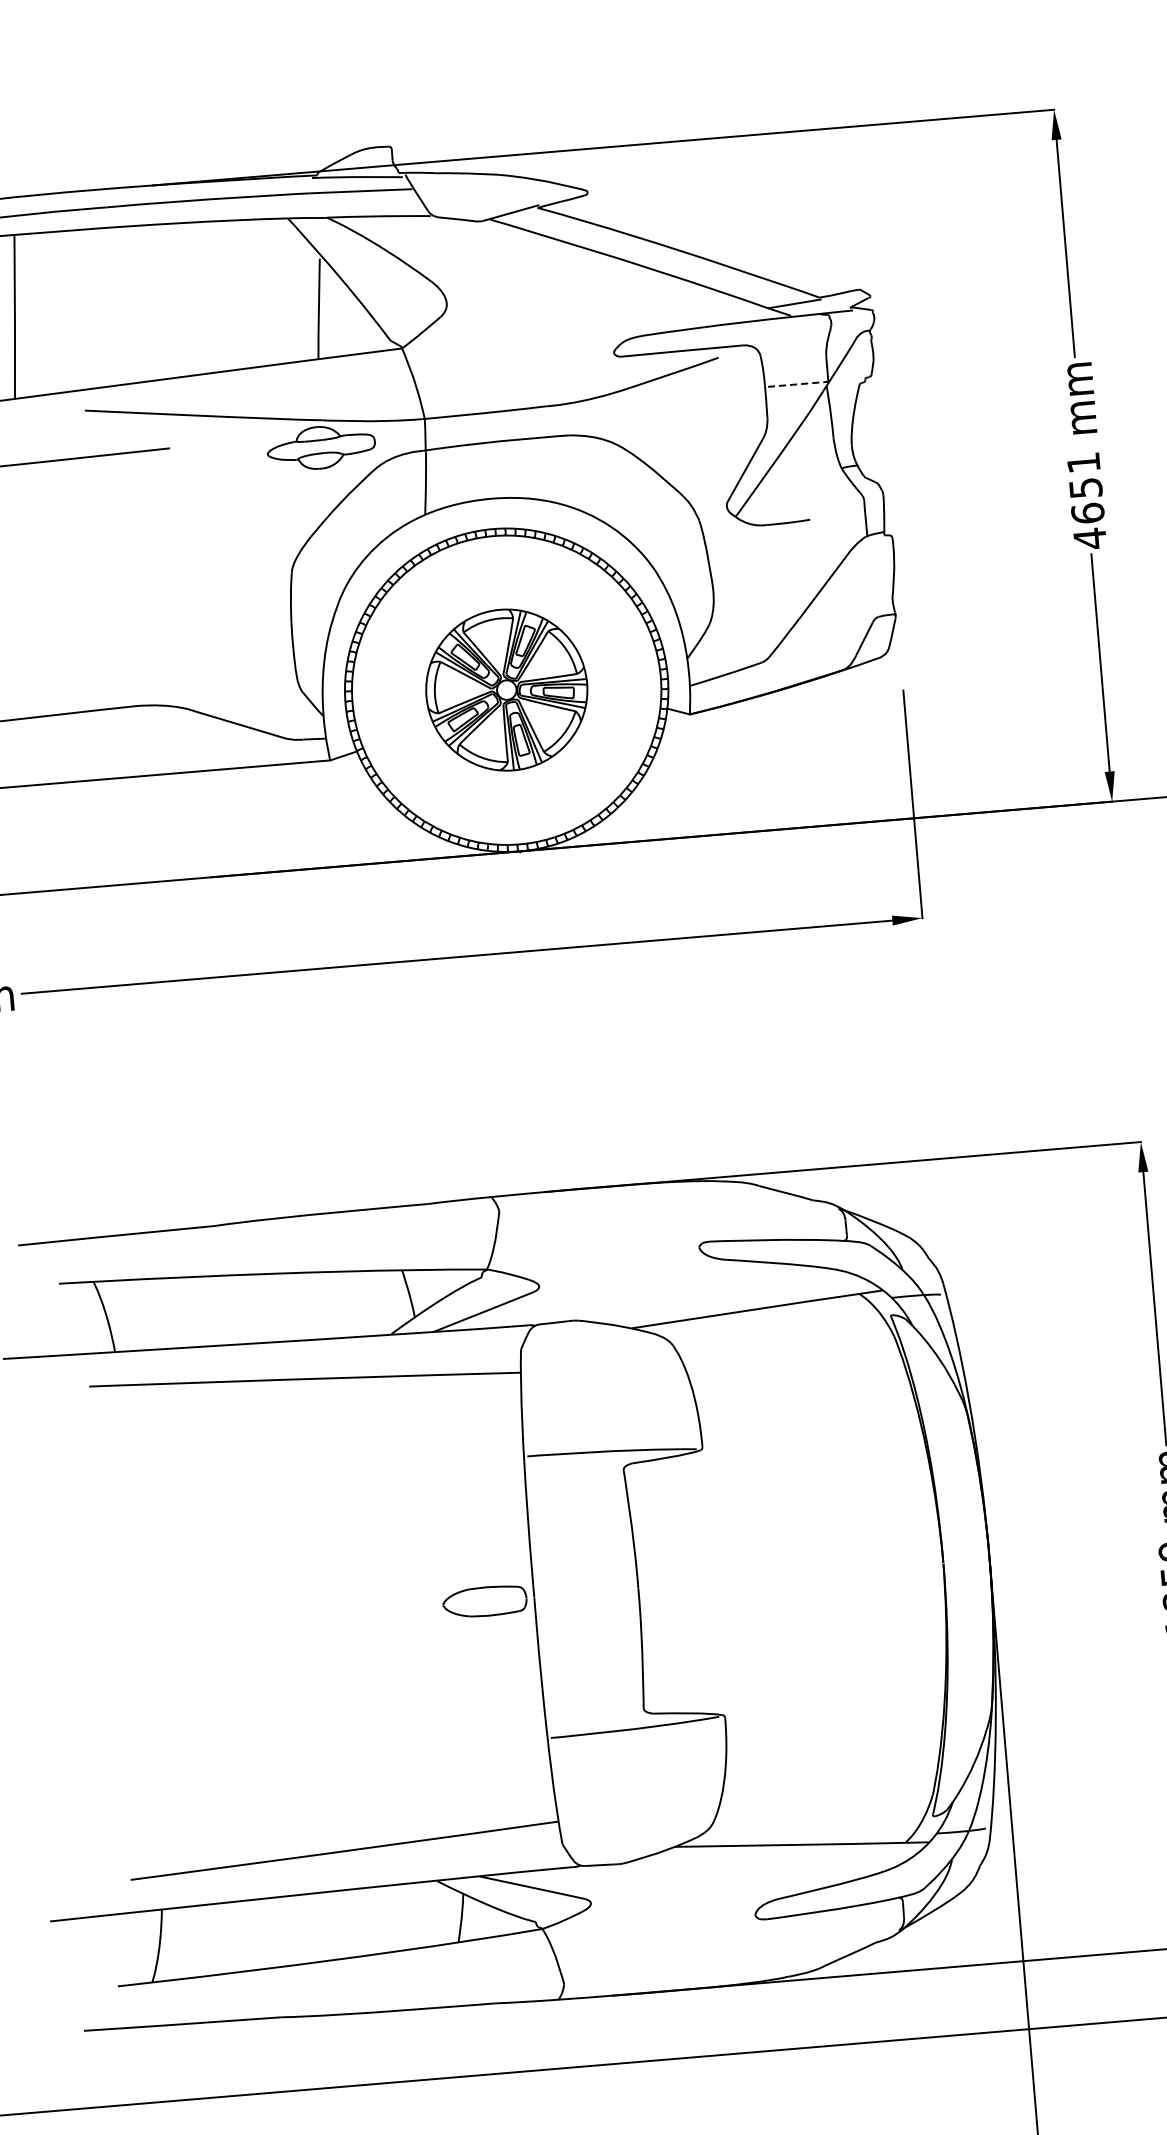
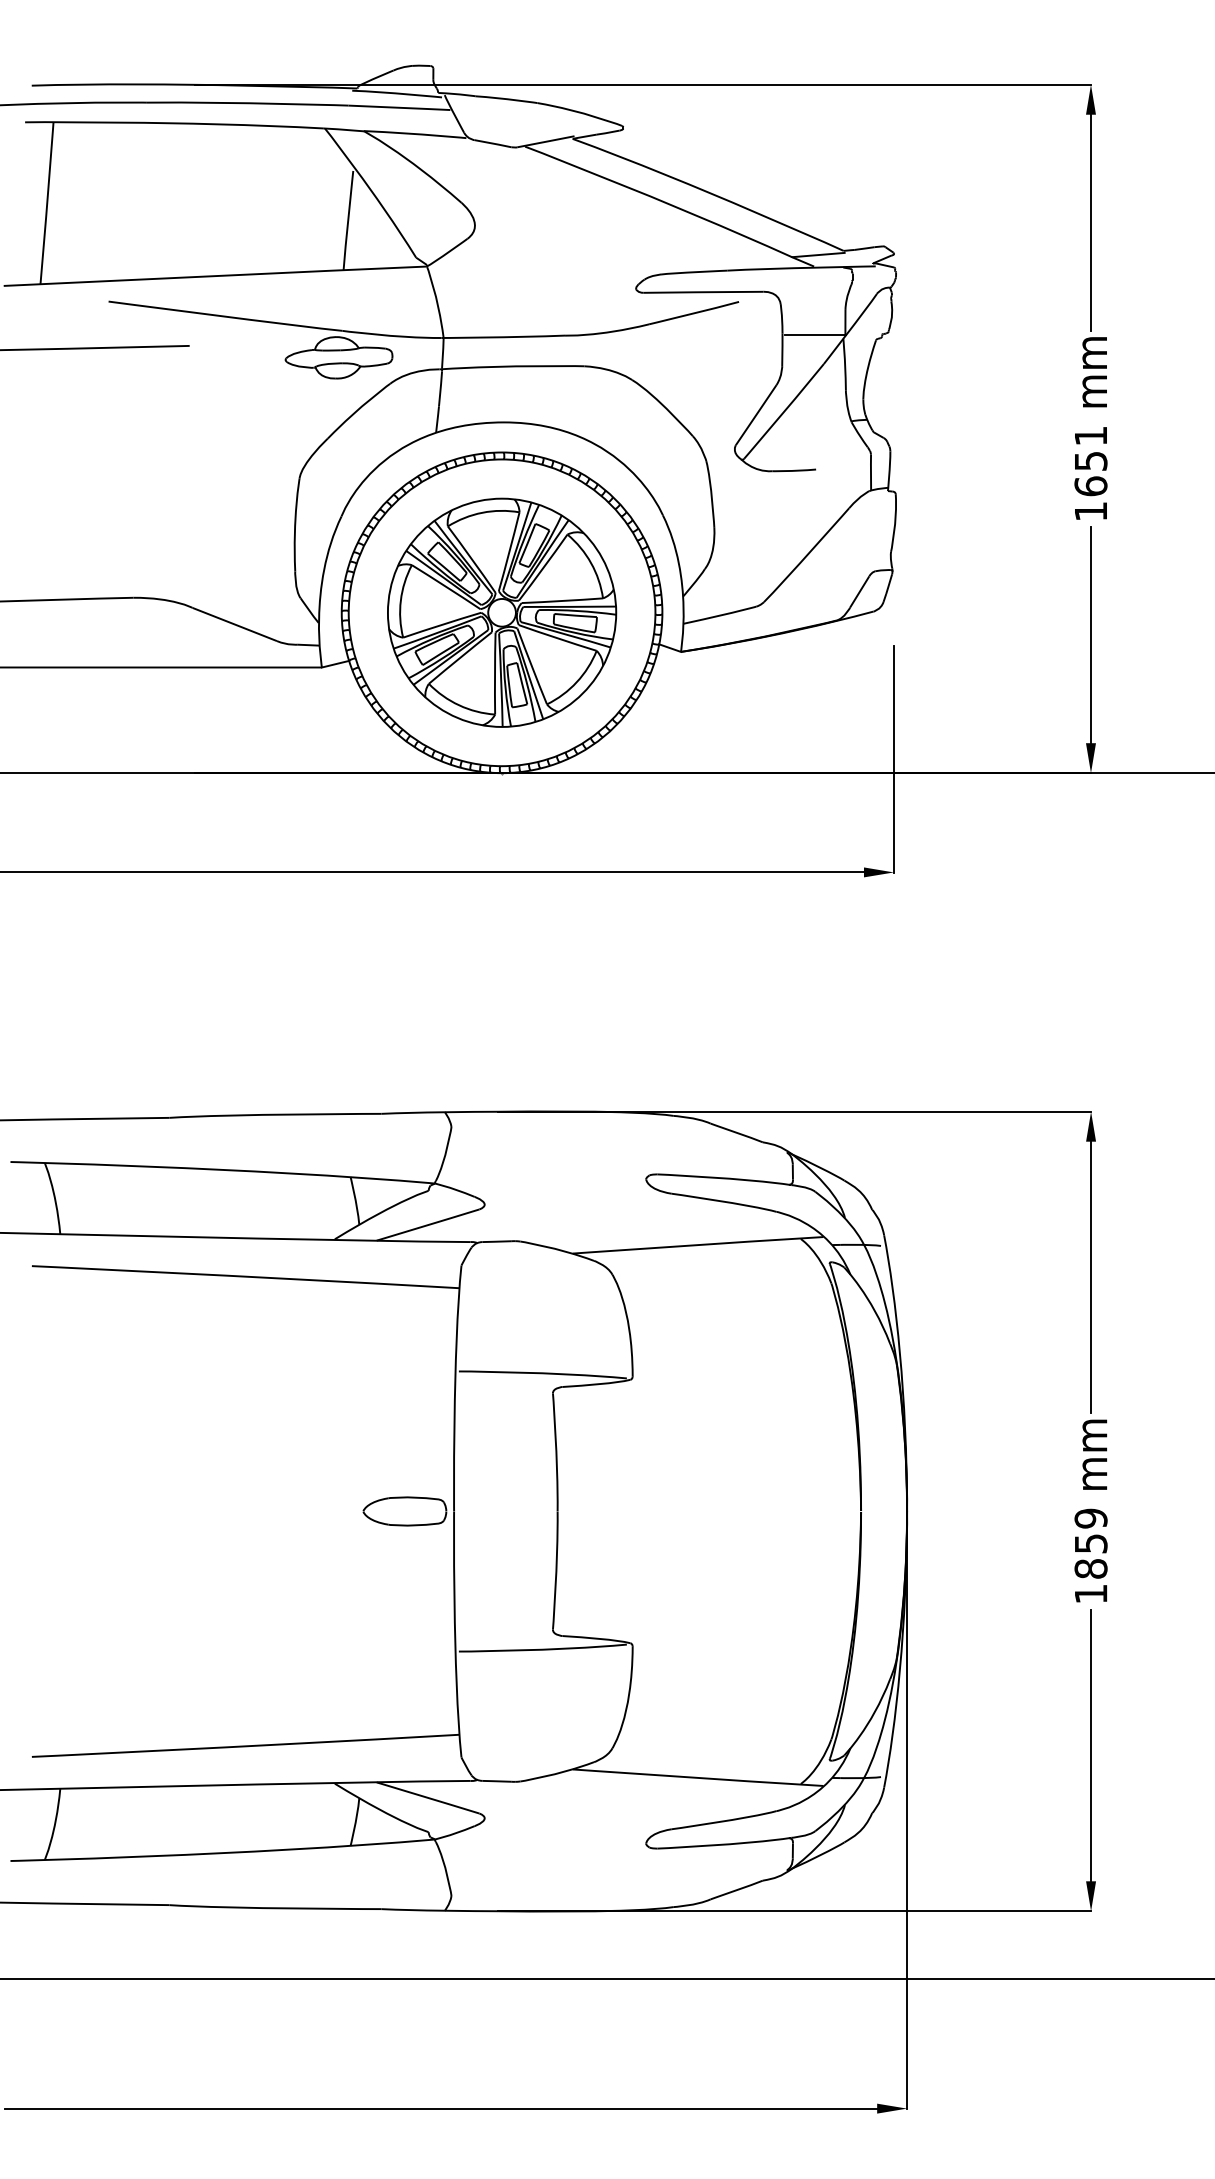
line: (799, 383) -> (816, 334), dashed -> solid
text: (1089, 538) -> (1090, 511), 4651 -> 1651
part: (507, 689) -> (502, 612), size x1.43

